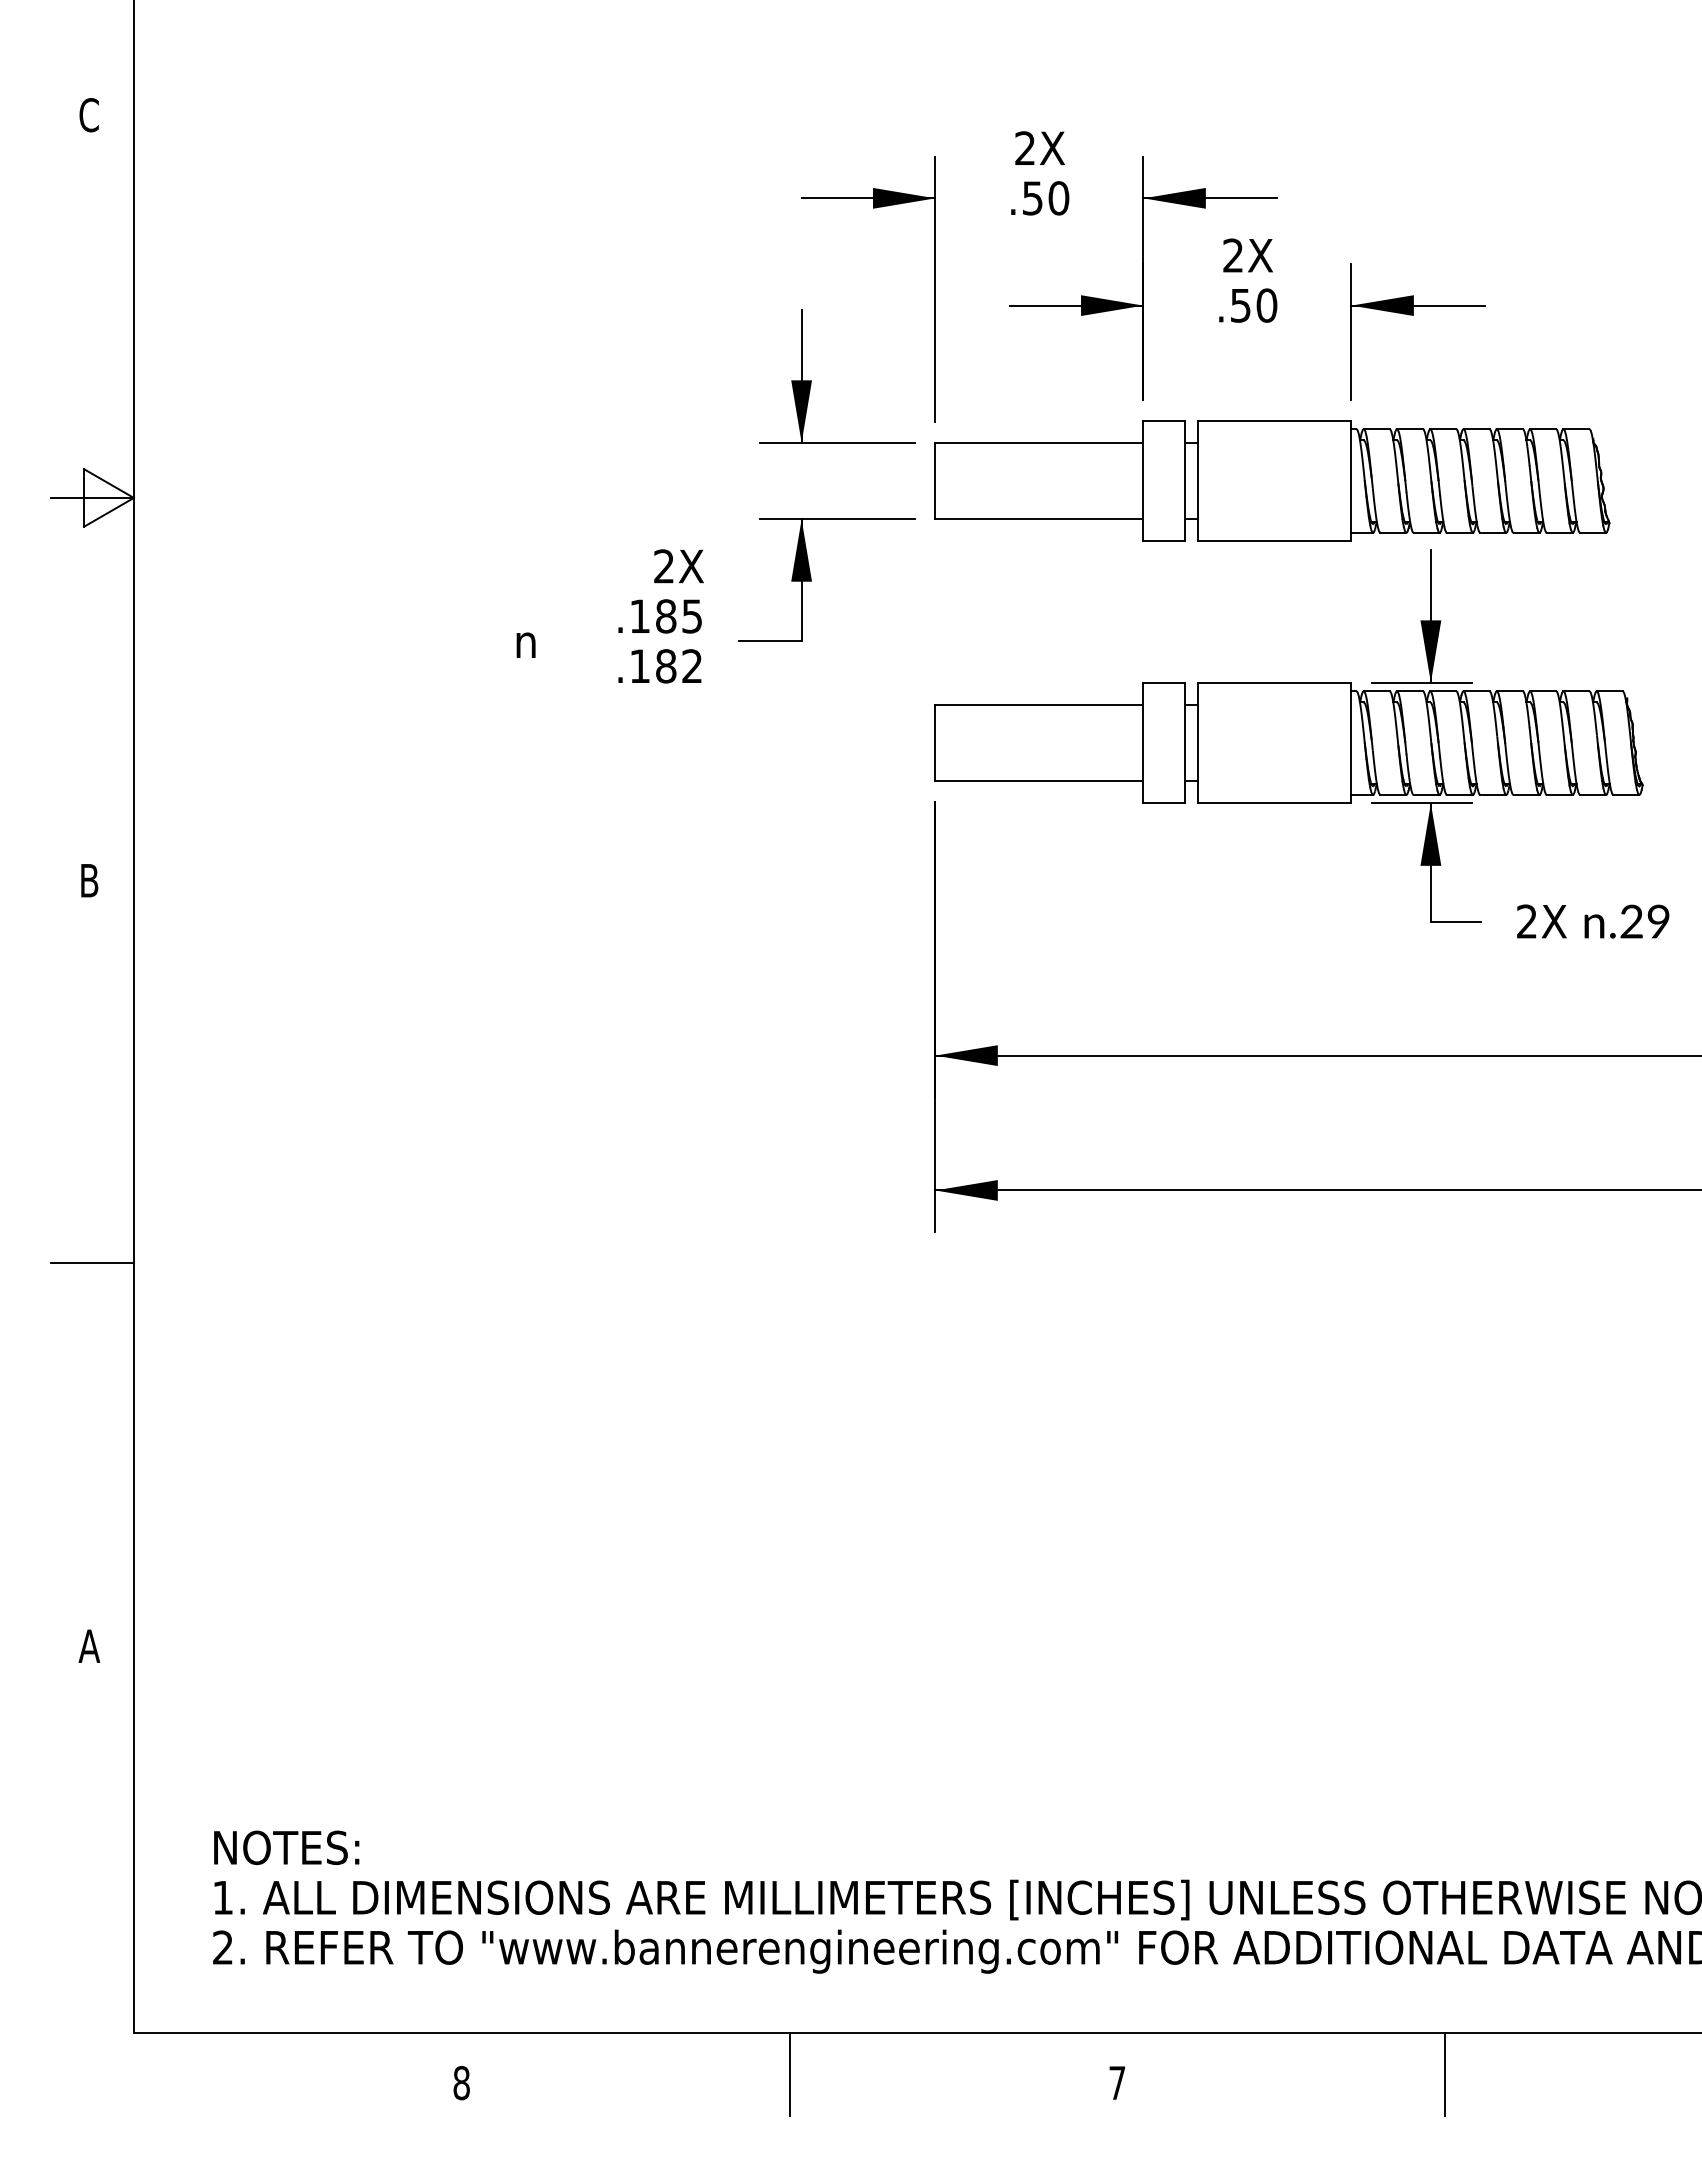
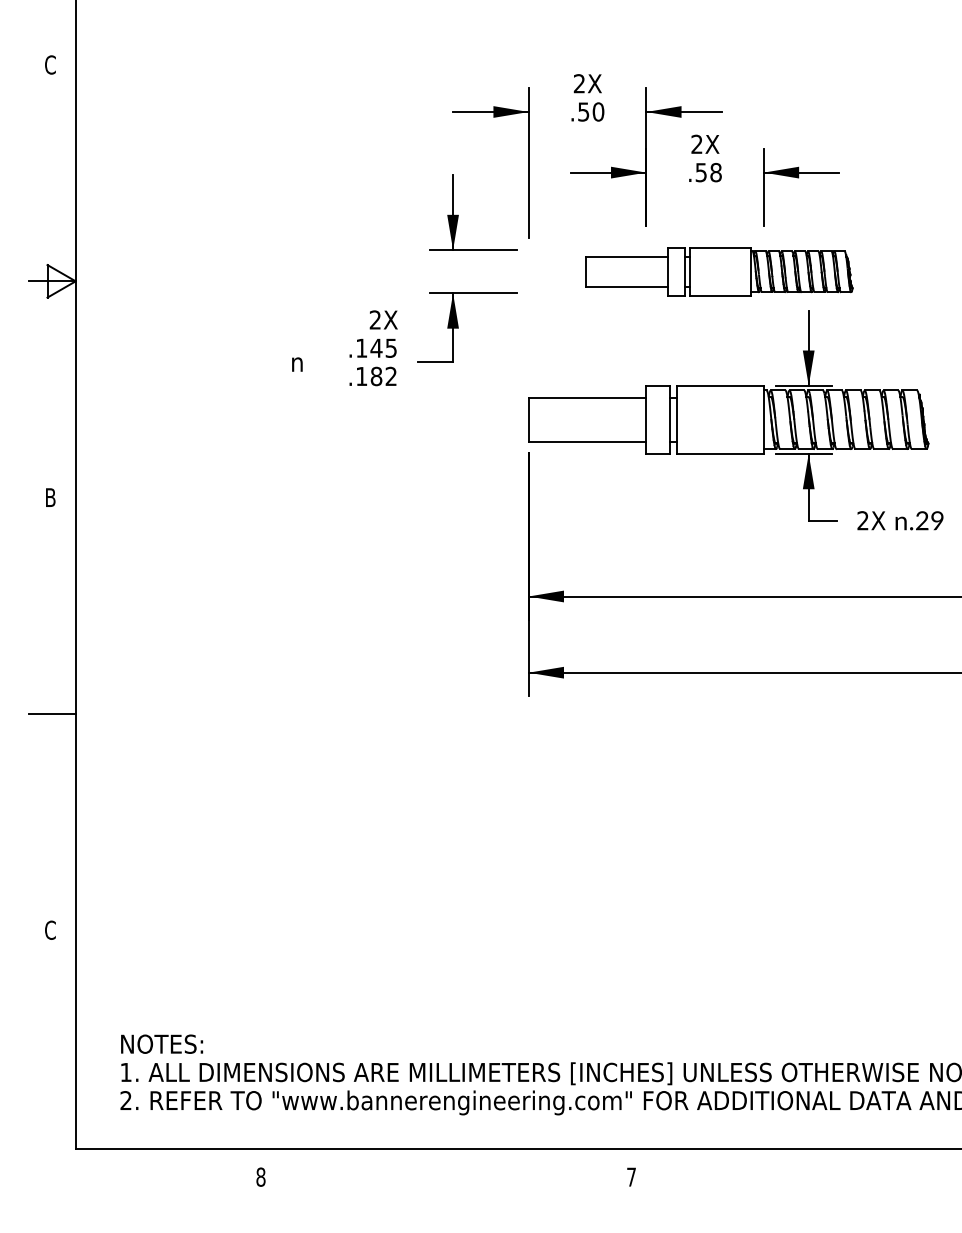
text: (1265, 305) -> (715, 172), .50 -> .58
part: (1273, 480) -> (719, 271), size x0.7
text: (666, 615) -> (376, 347), .185 -> .145
text: (89, 1644) -> (50, 929), A -> C
line: (789, 2074) -> (446, 1172), removed
line: (1444, 2074) -> (816, 1172), removed

